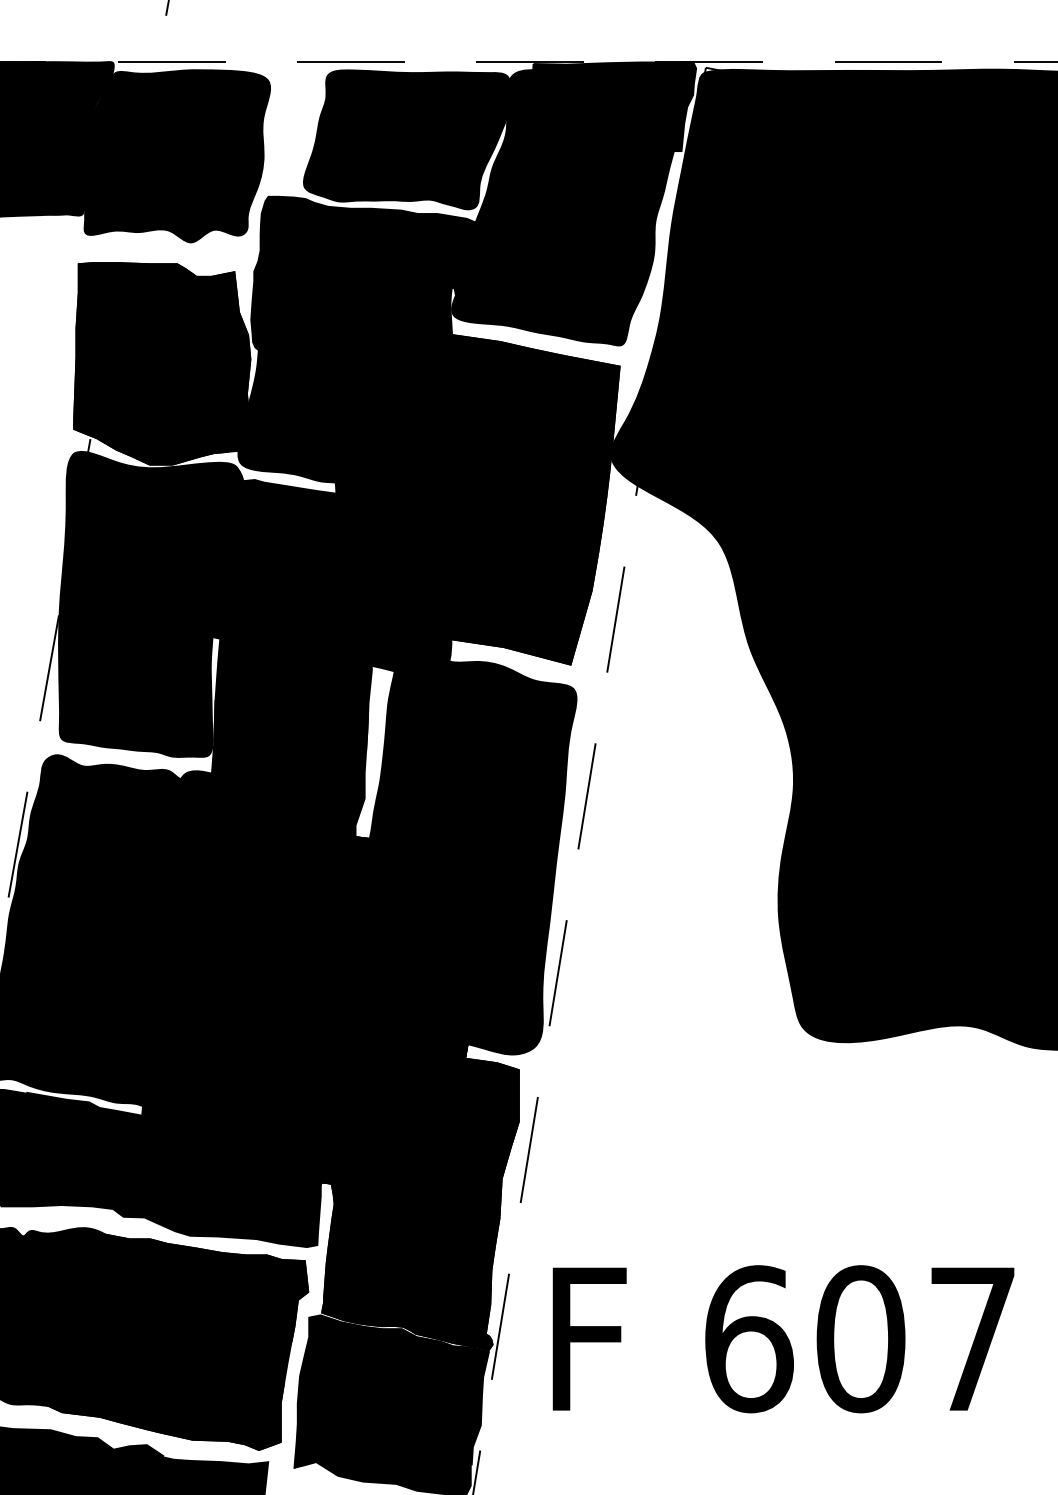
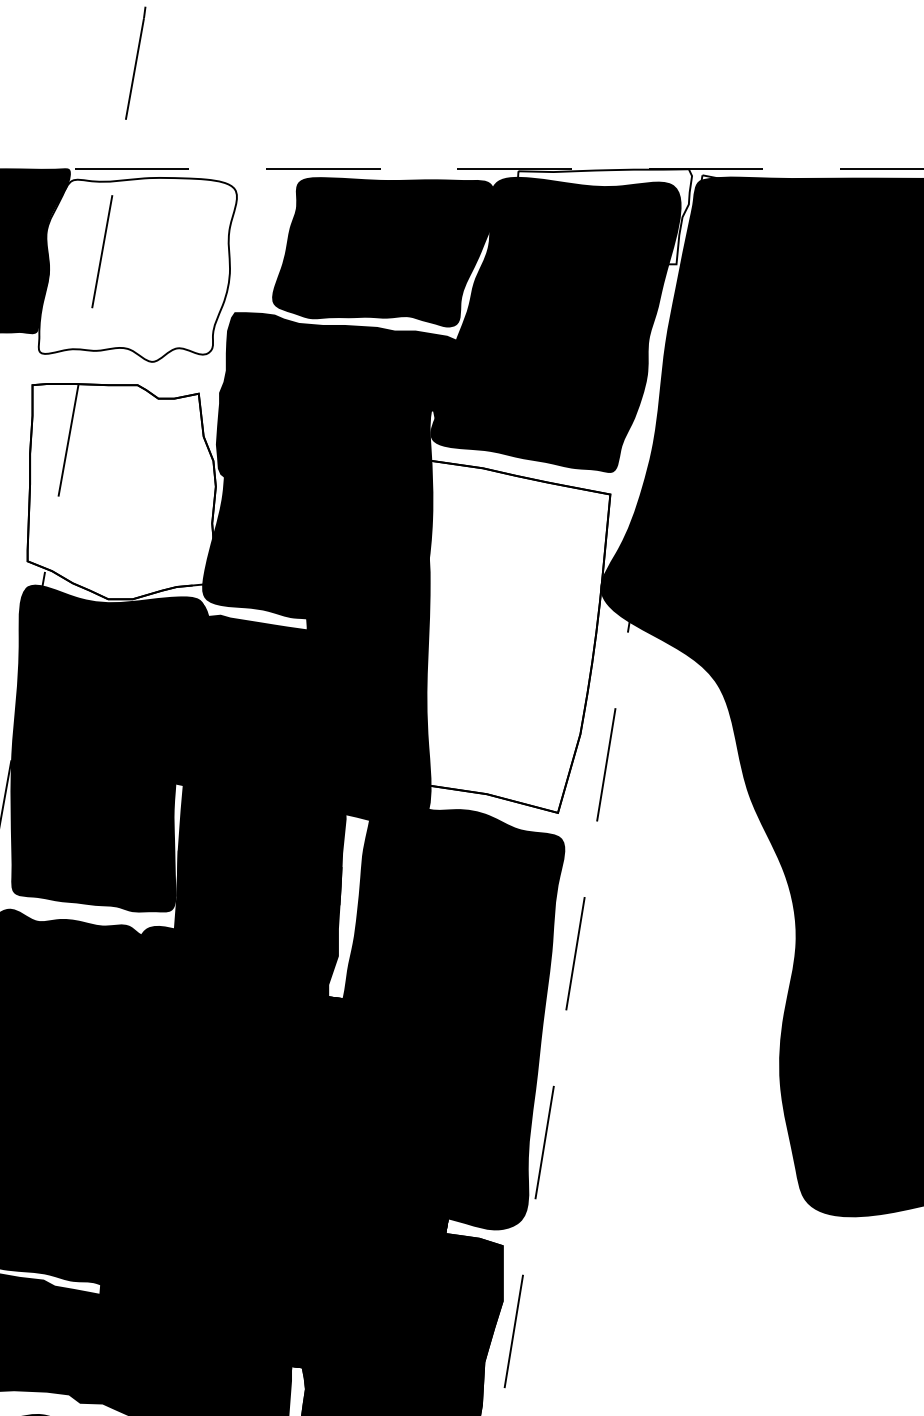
fill: (606, 106) -> (596, 216), removed
fill: (177, 156) -> (138, 270), removed
fill: (162, 363) -> (121, 491), removed
fill: (514, 499) -> (498, 636), removed

